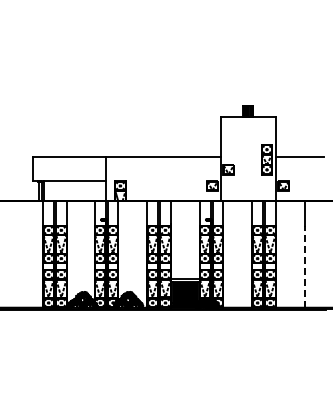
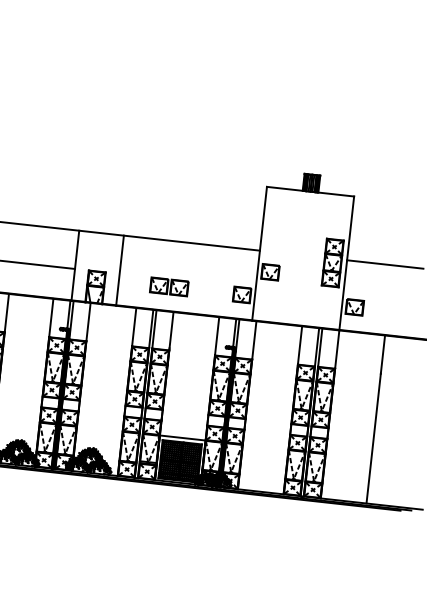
line: (134, 179) -> (119, 271), added
part: (166, 185) -> (169, 286), added
line: (304, 266) -> (373, 438), dashed -> solid

